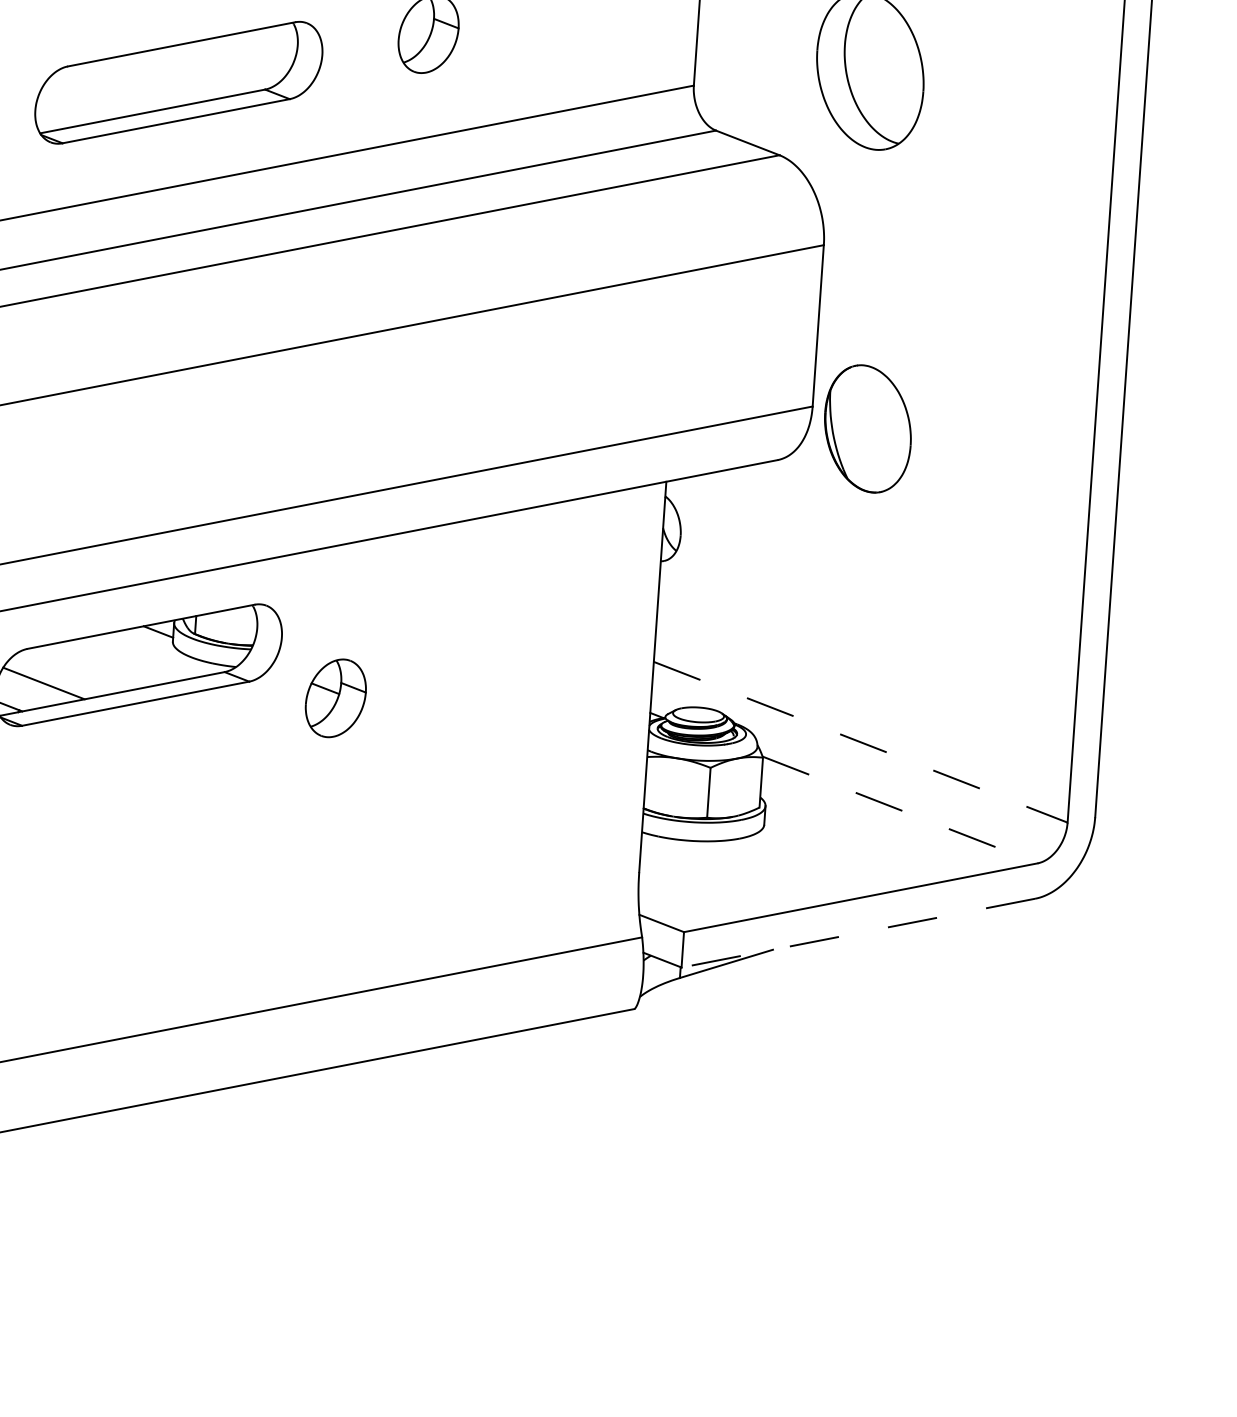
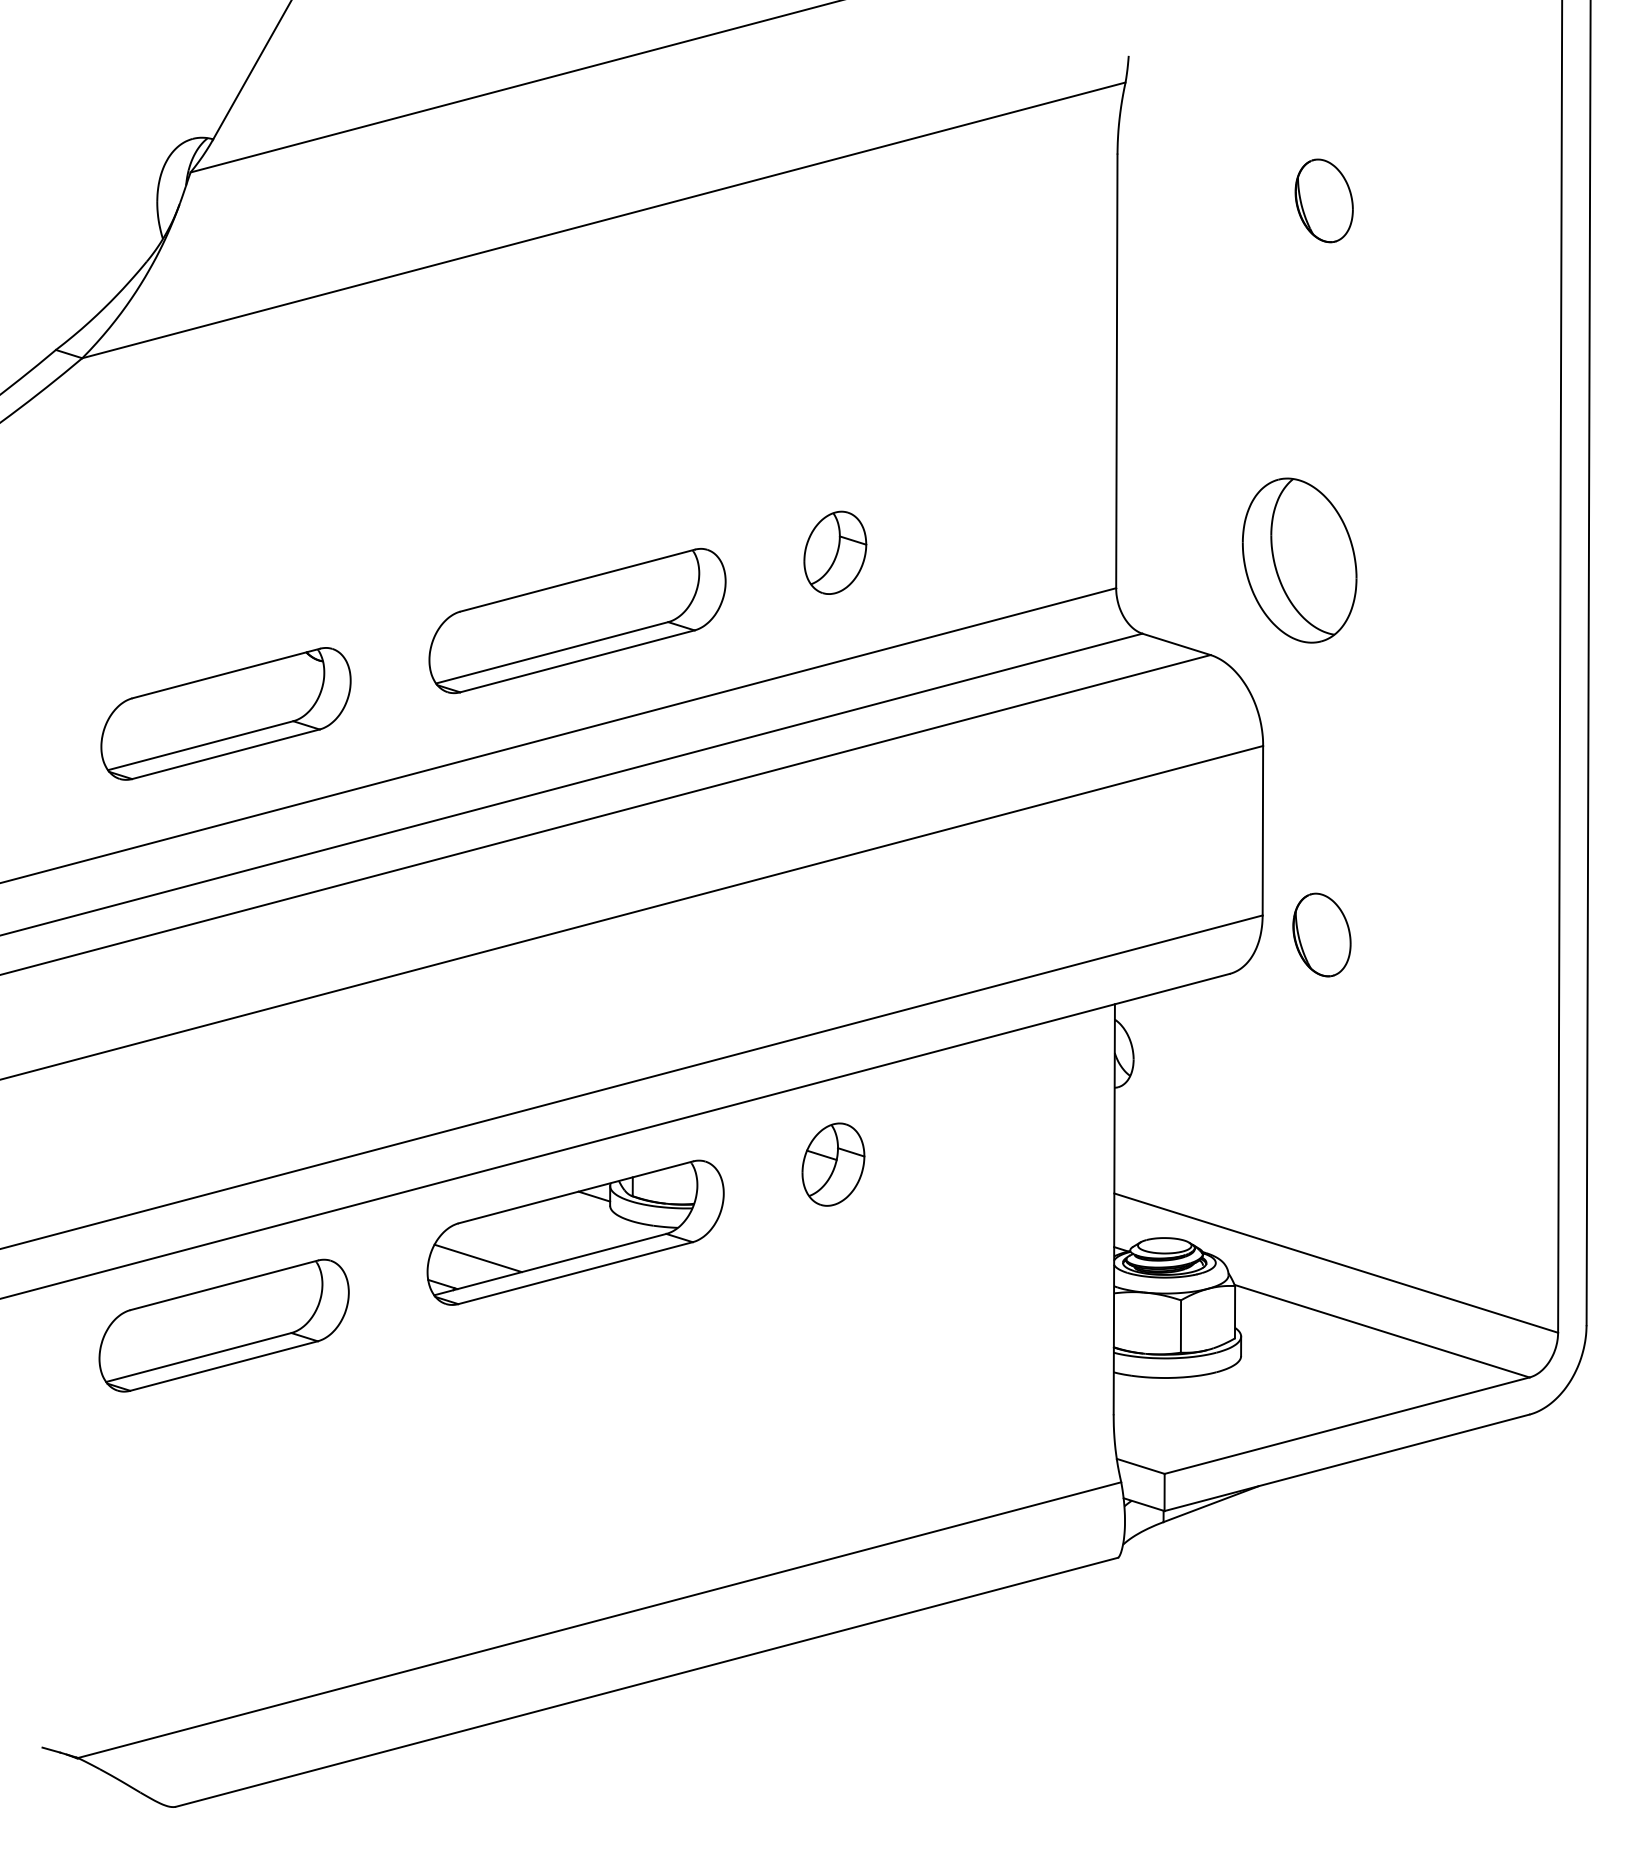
part: (867, 428) -> (1321, 934), size x0.62
part: (335, 698) -> (833, 1164), moved
line: (860, 742) -> (1336, 1263), dashed -> solid
line: (900, 810) -> (1382, 1331), dashed -> solid
line: (857, 932) -> (1346, 1462), dashed -> solid

